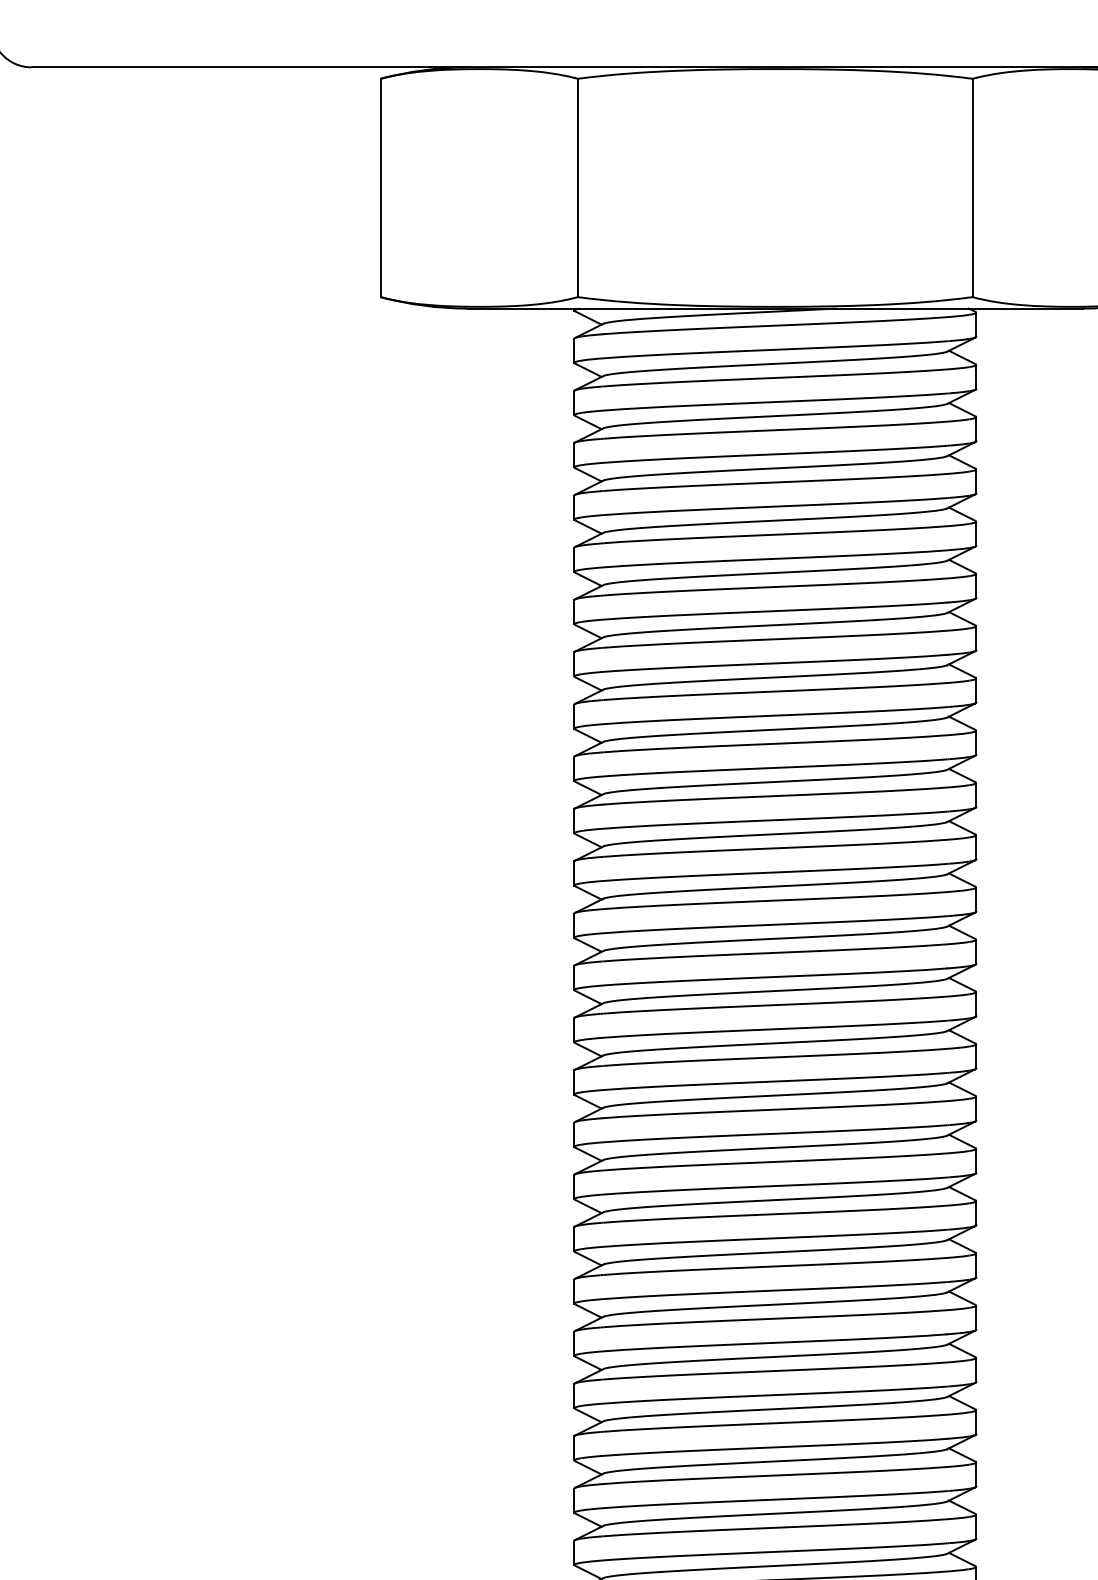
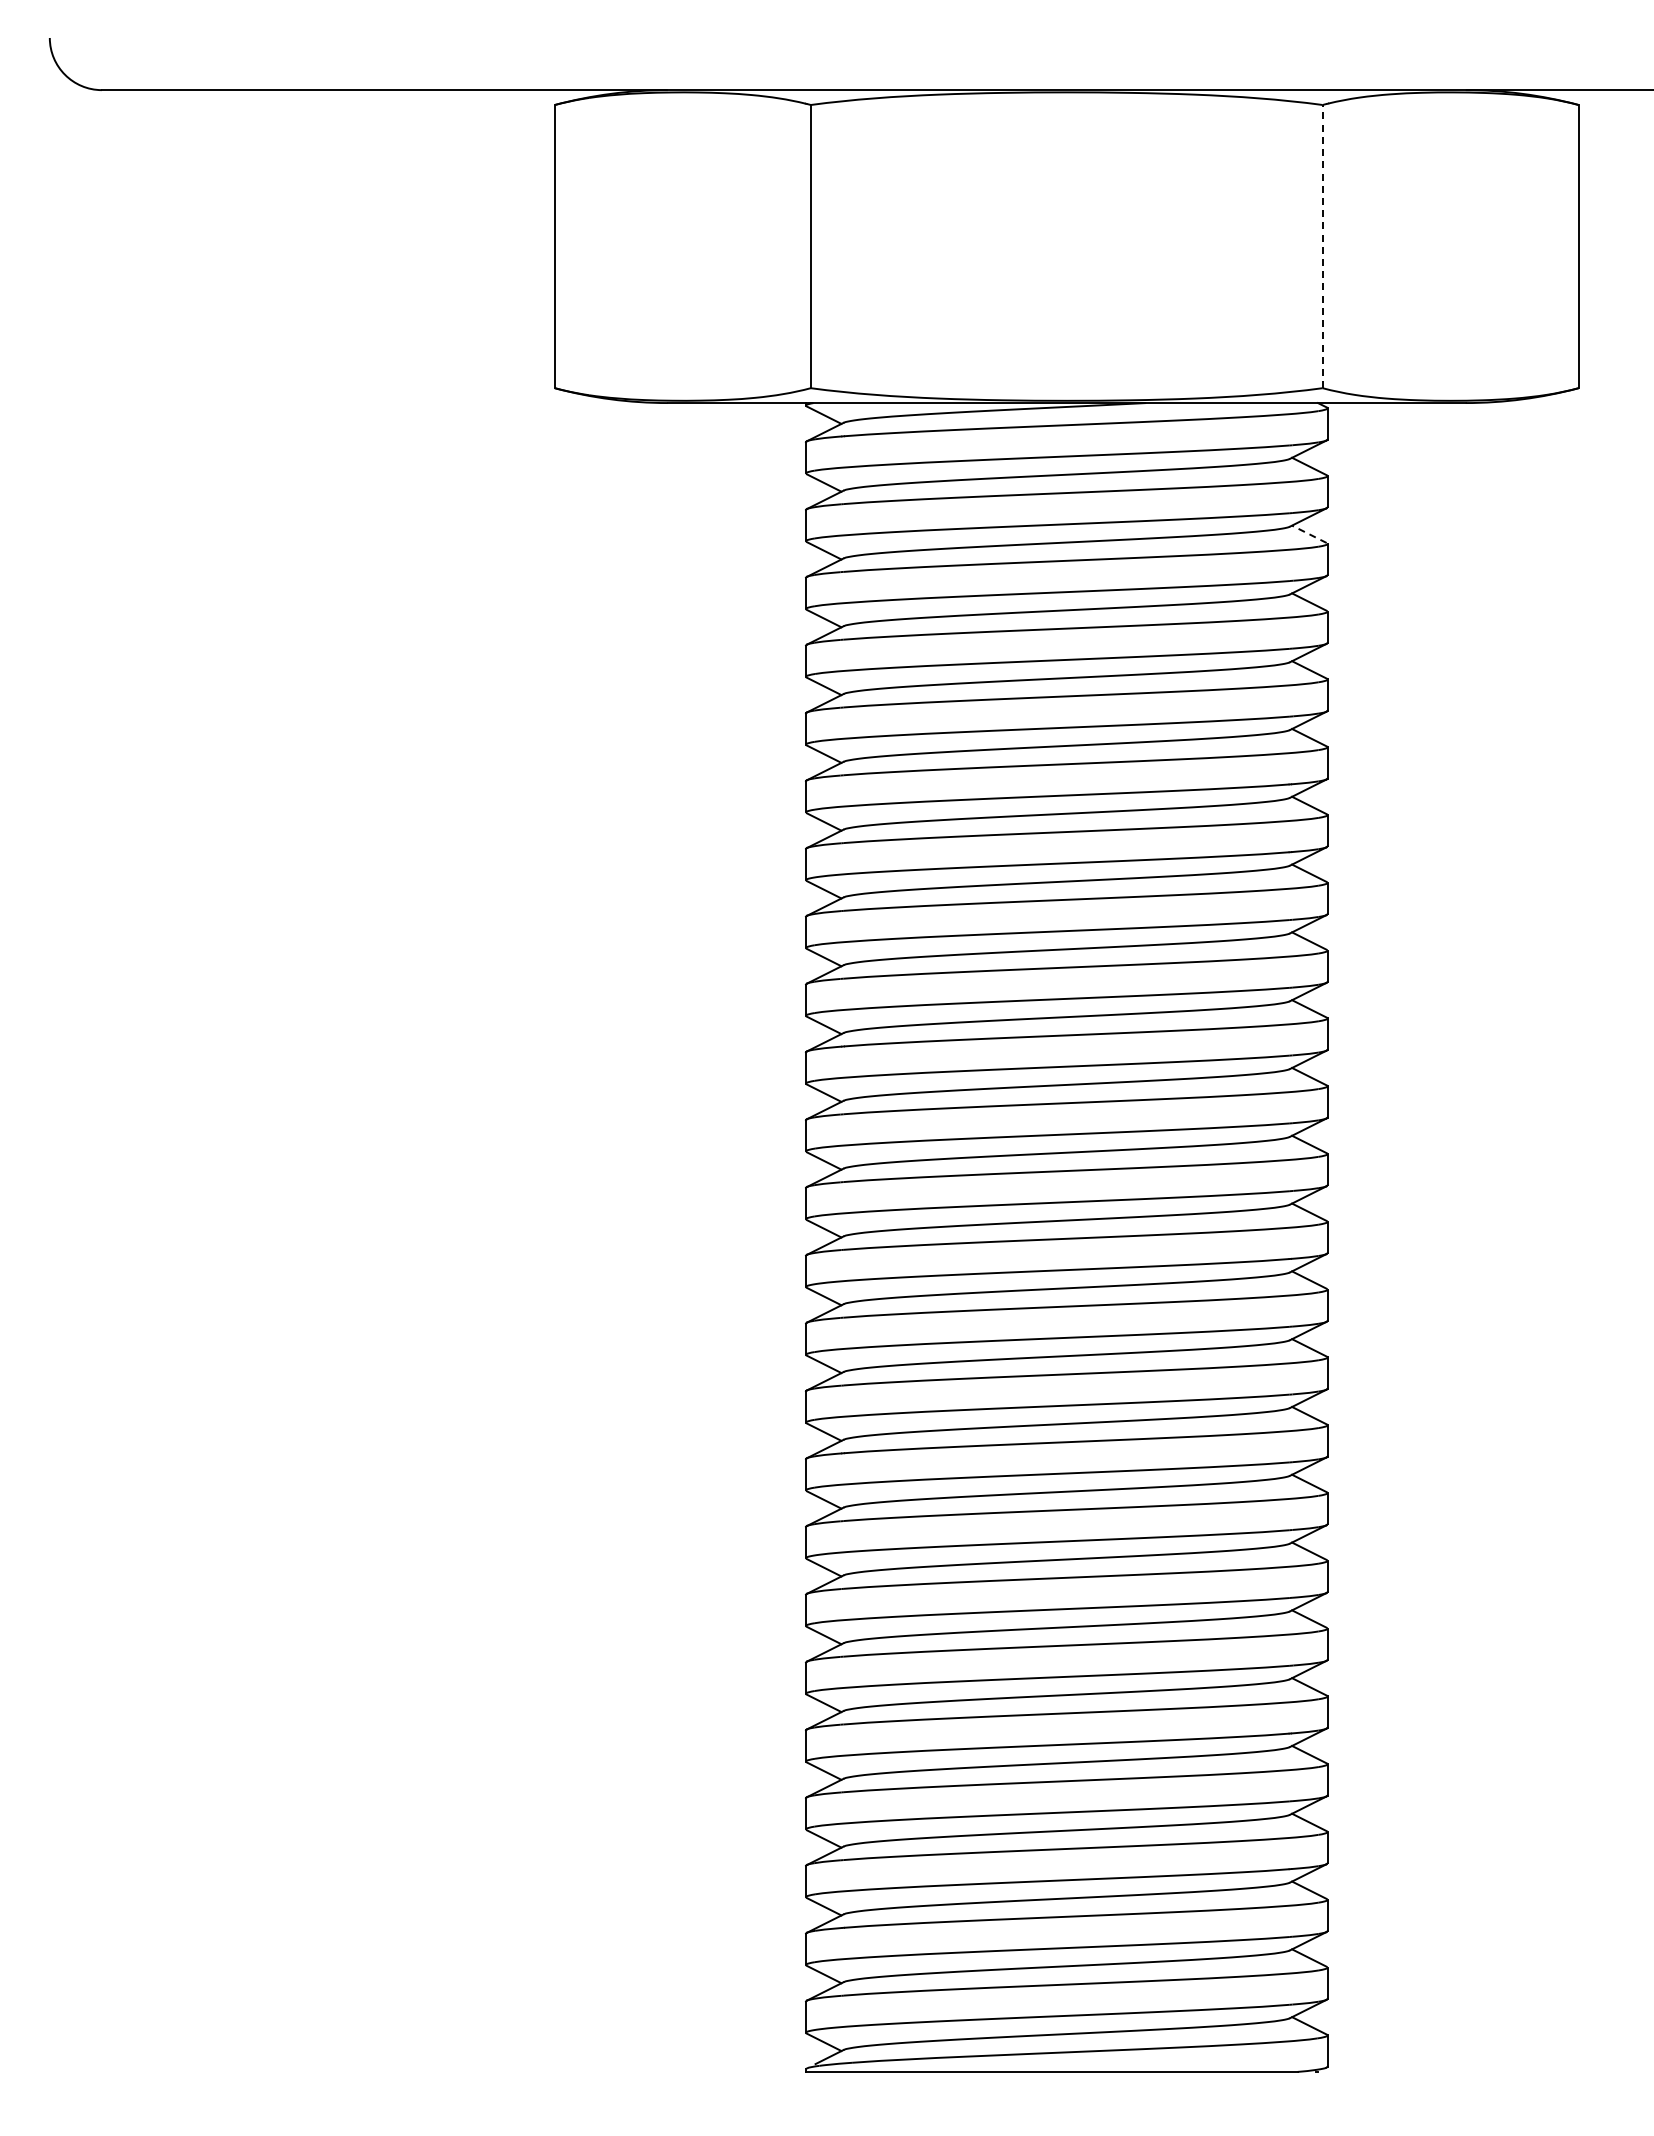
line: (972, 187) -> (1322, 246), solid -> dashed
line: (961, 409) -> (1308, 534), solid -> dashed

